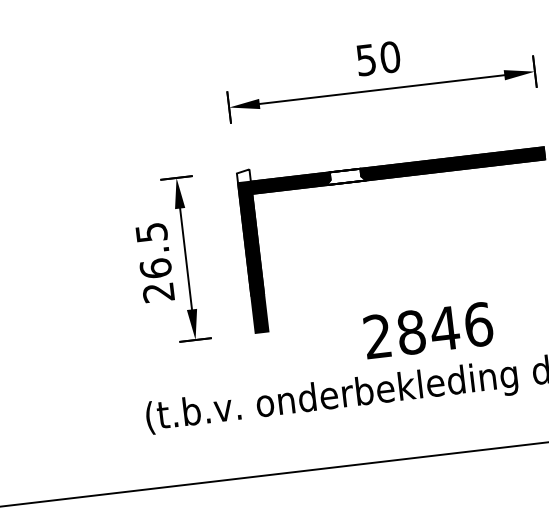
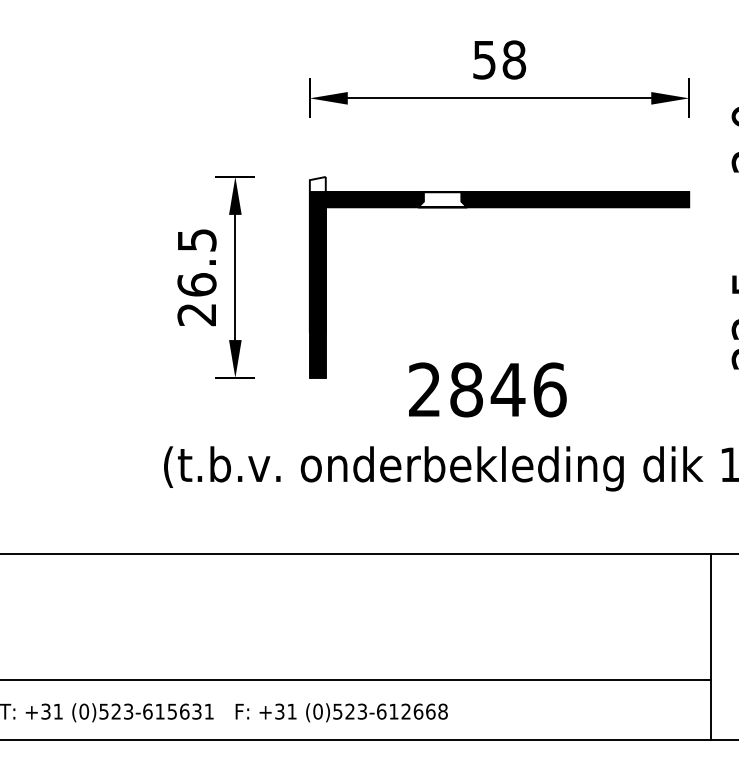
text: (390, 56) -> (514, 59), 50 -> 58
text: (428, 330) -> (487, 389), moved

